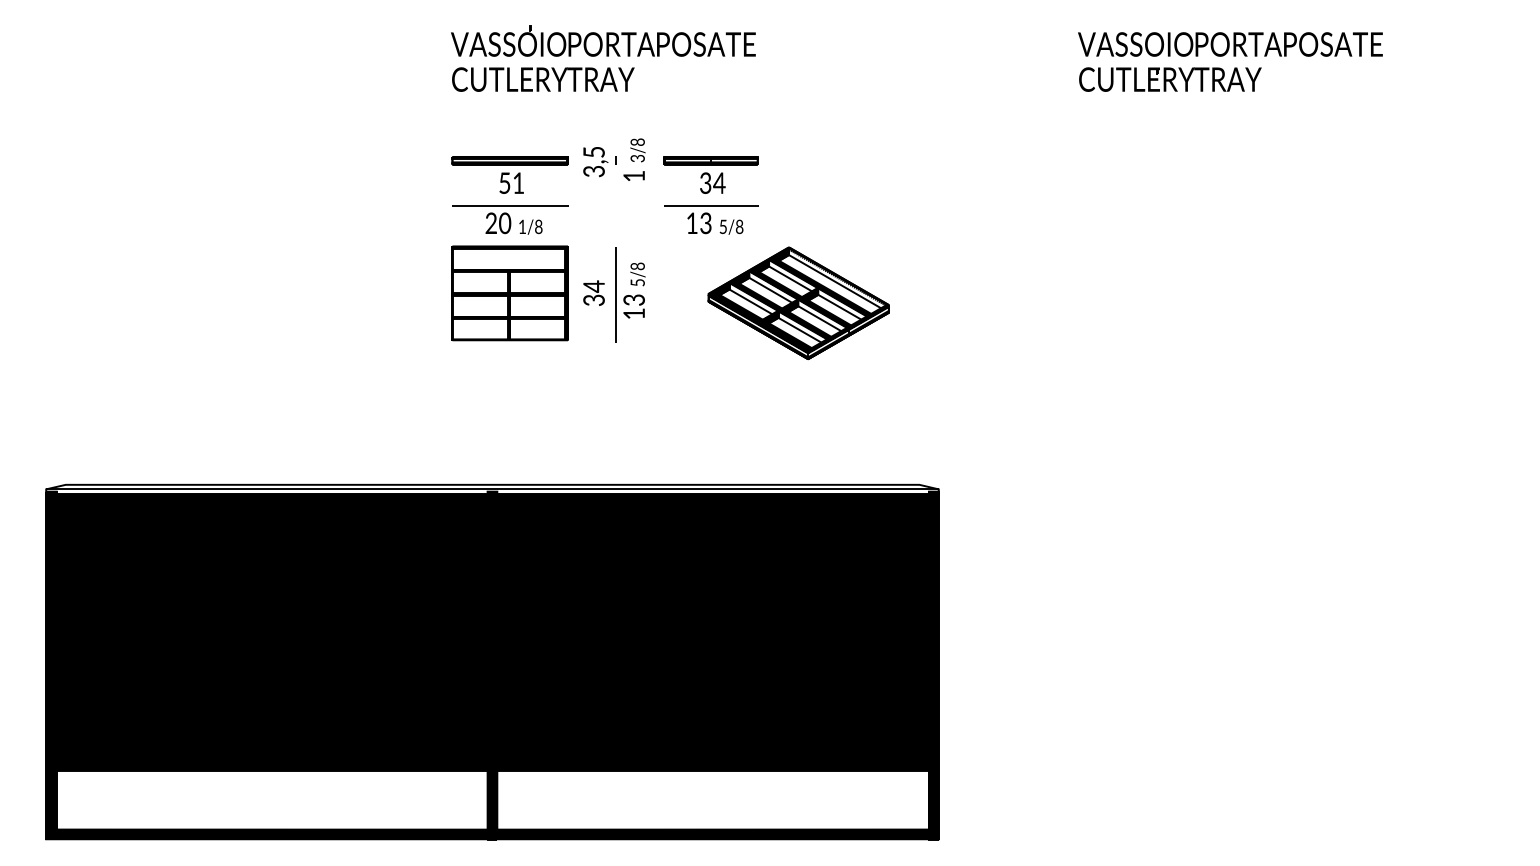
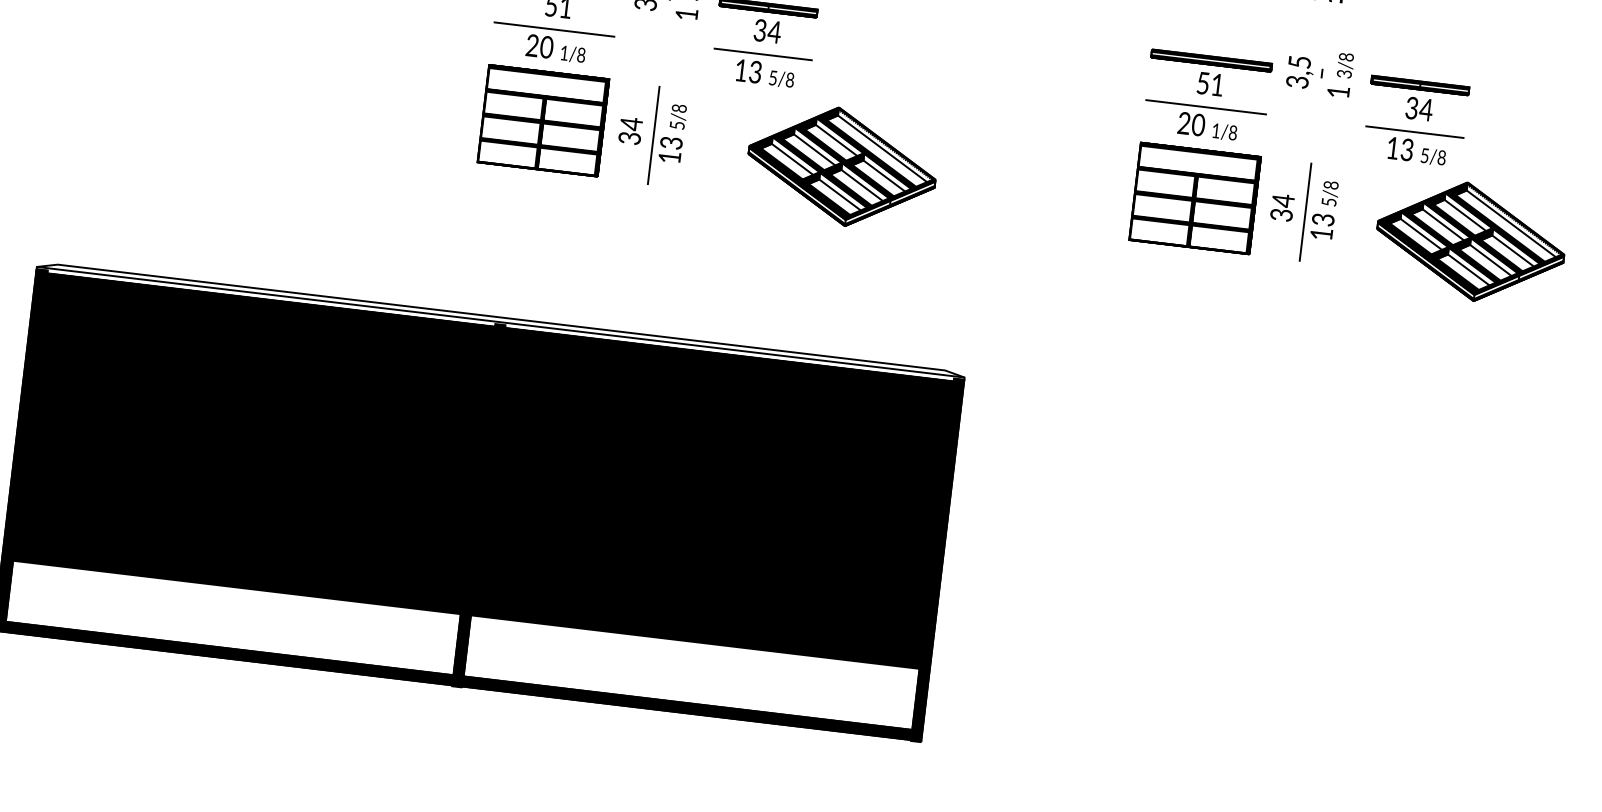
part: (1271, 263) -> (1338, 184), added

